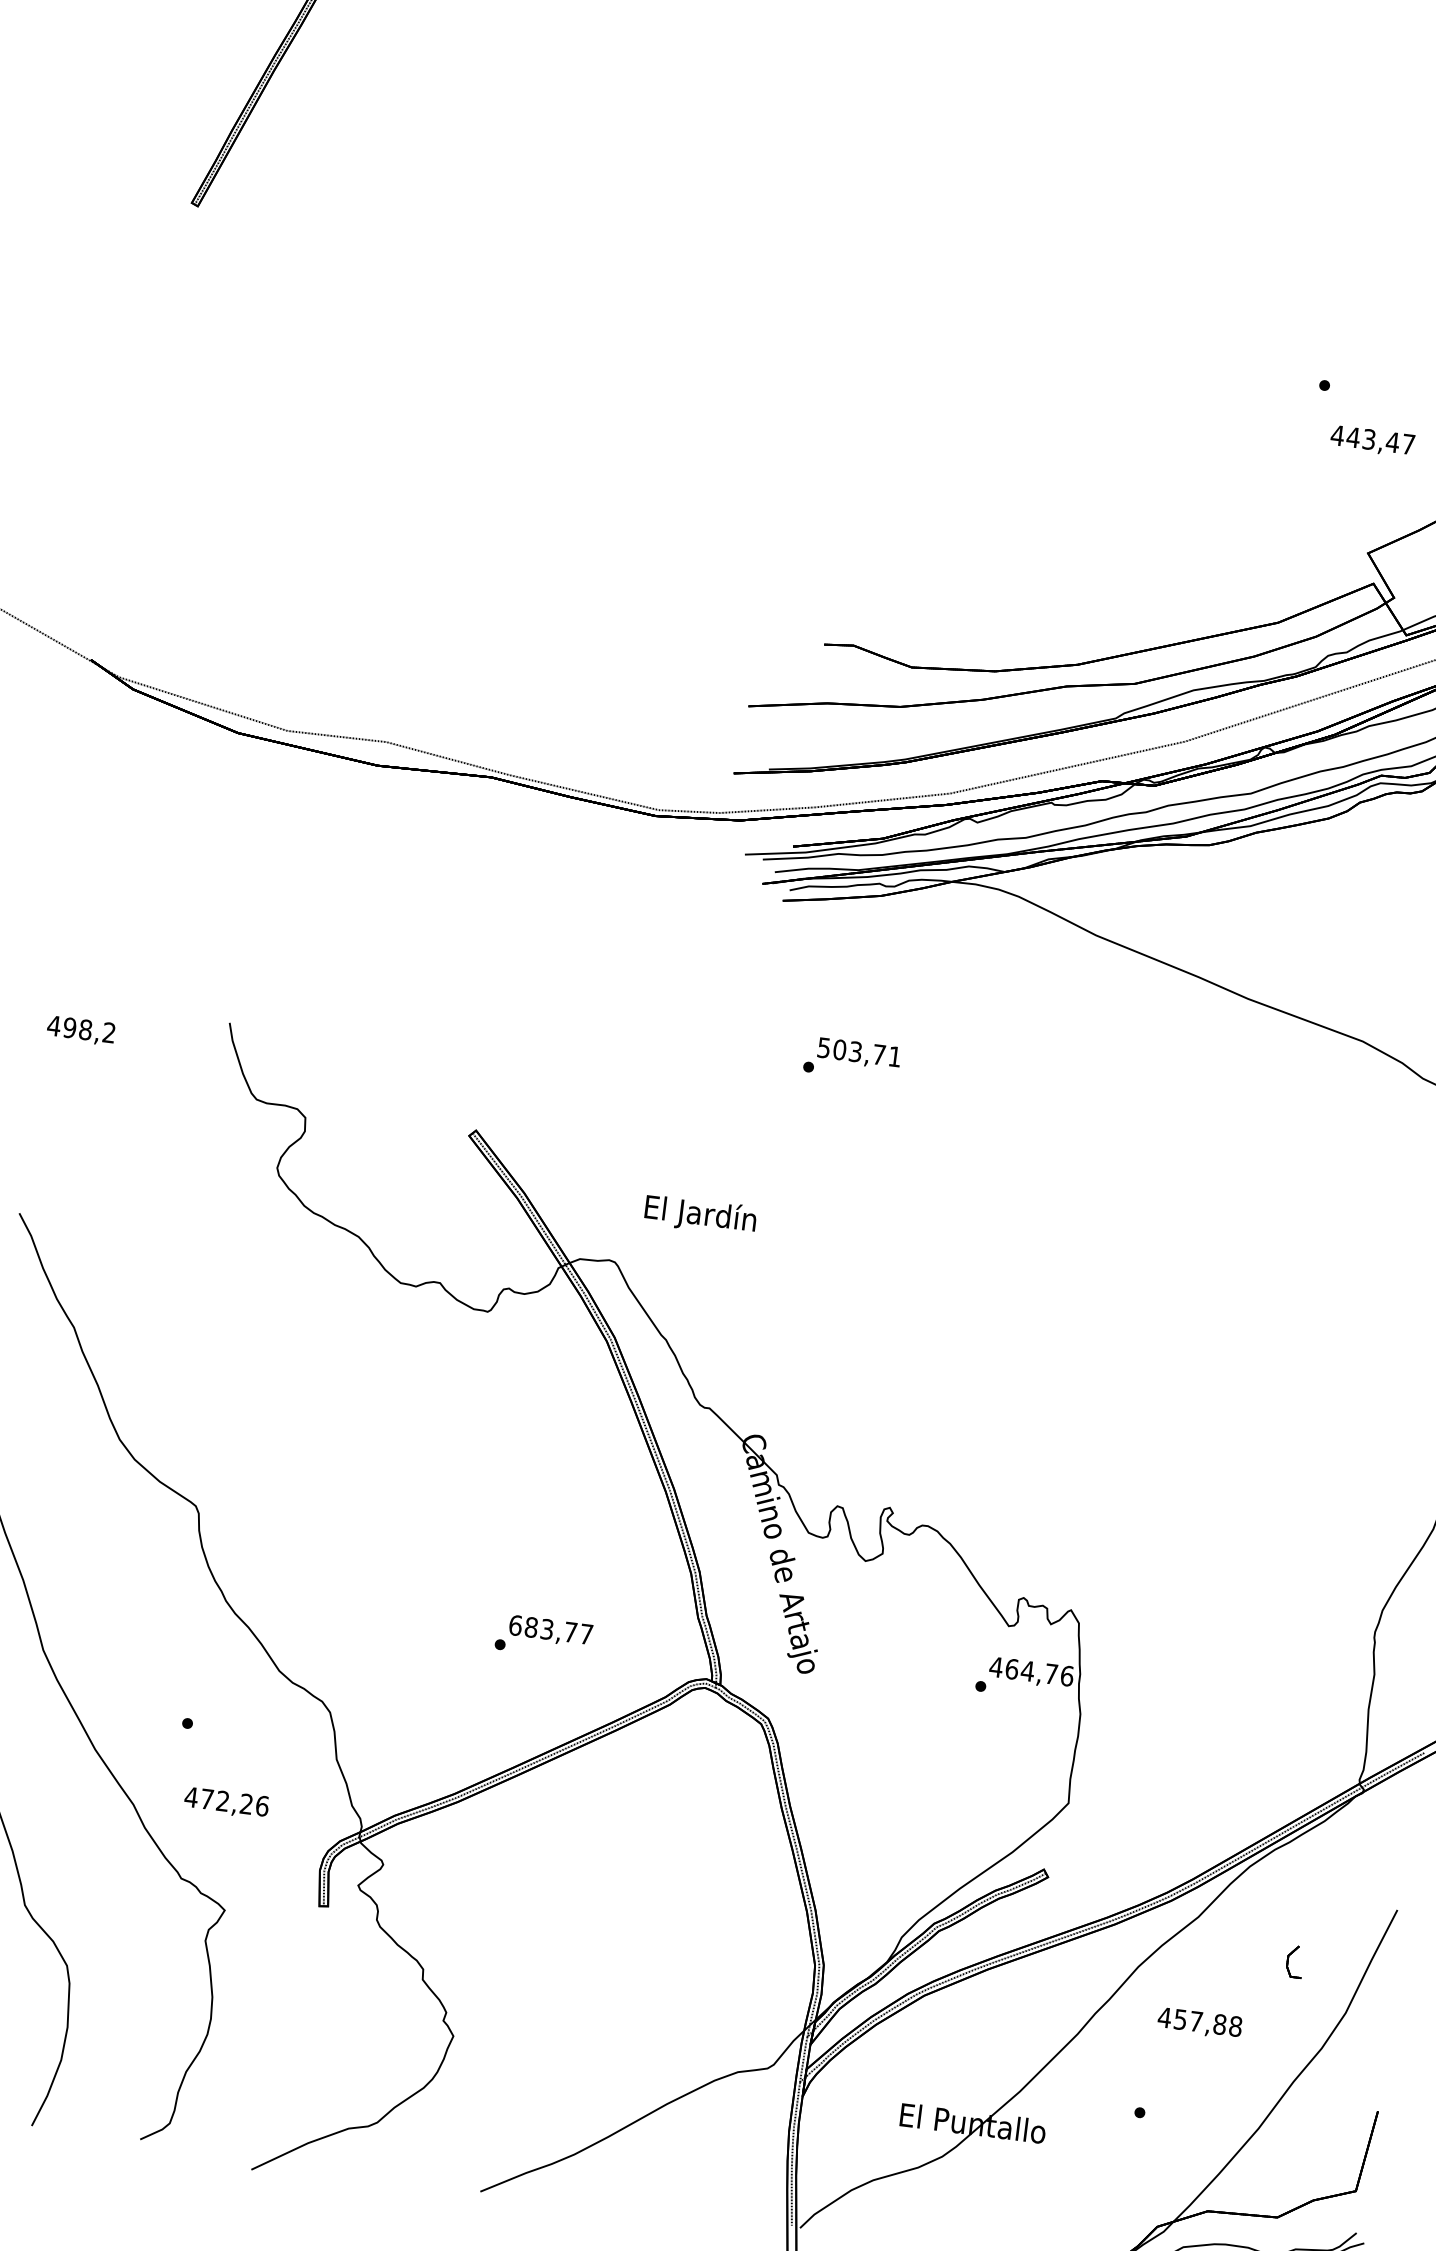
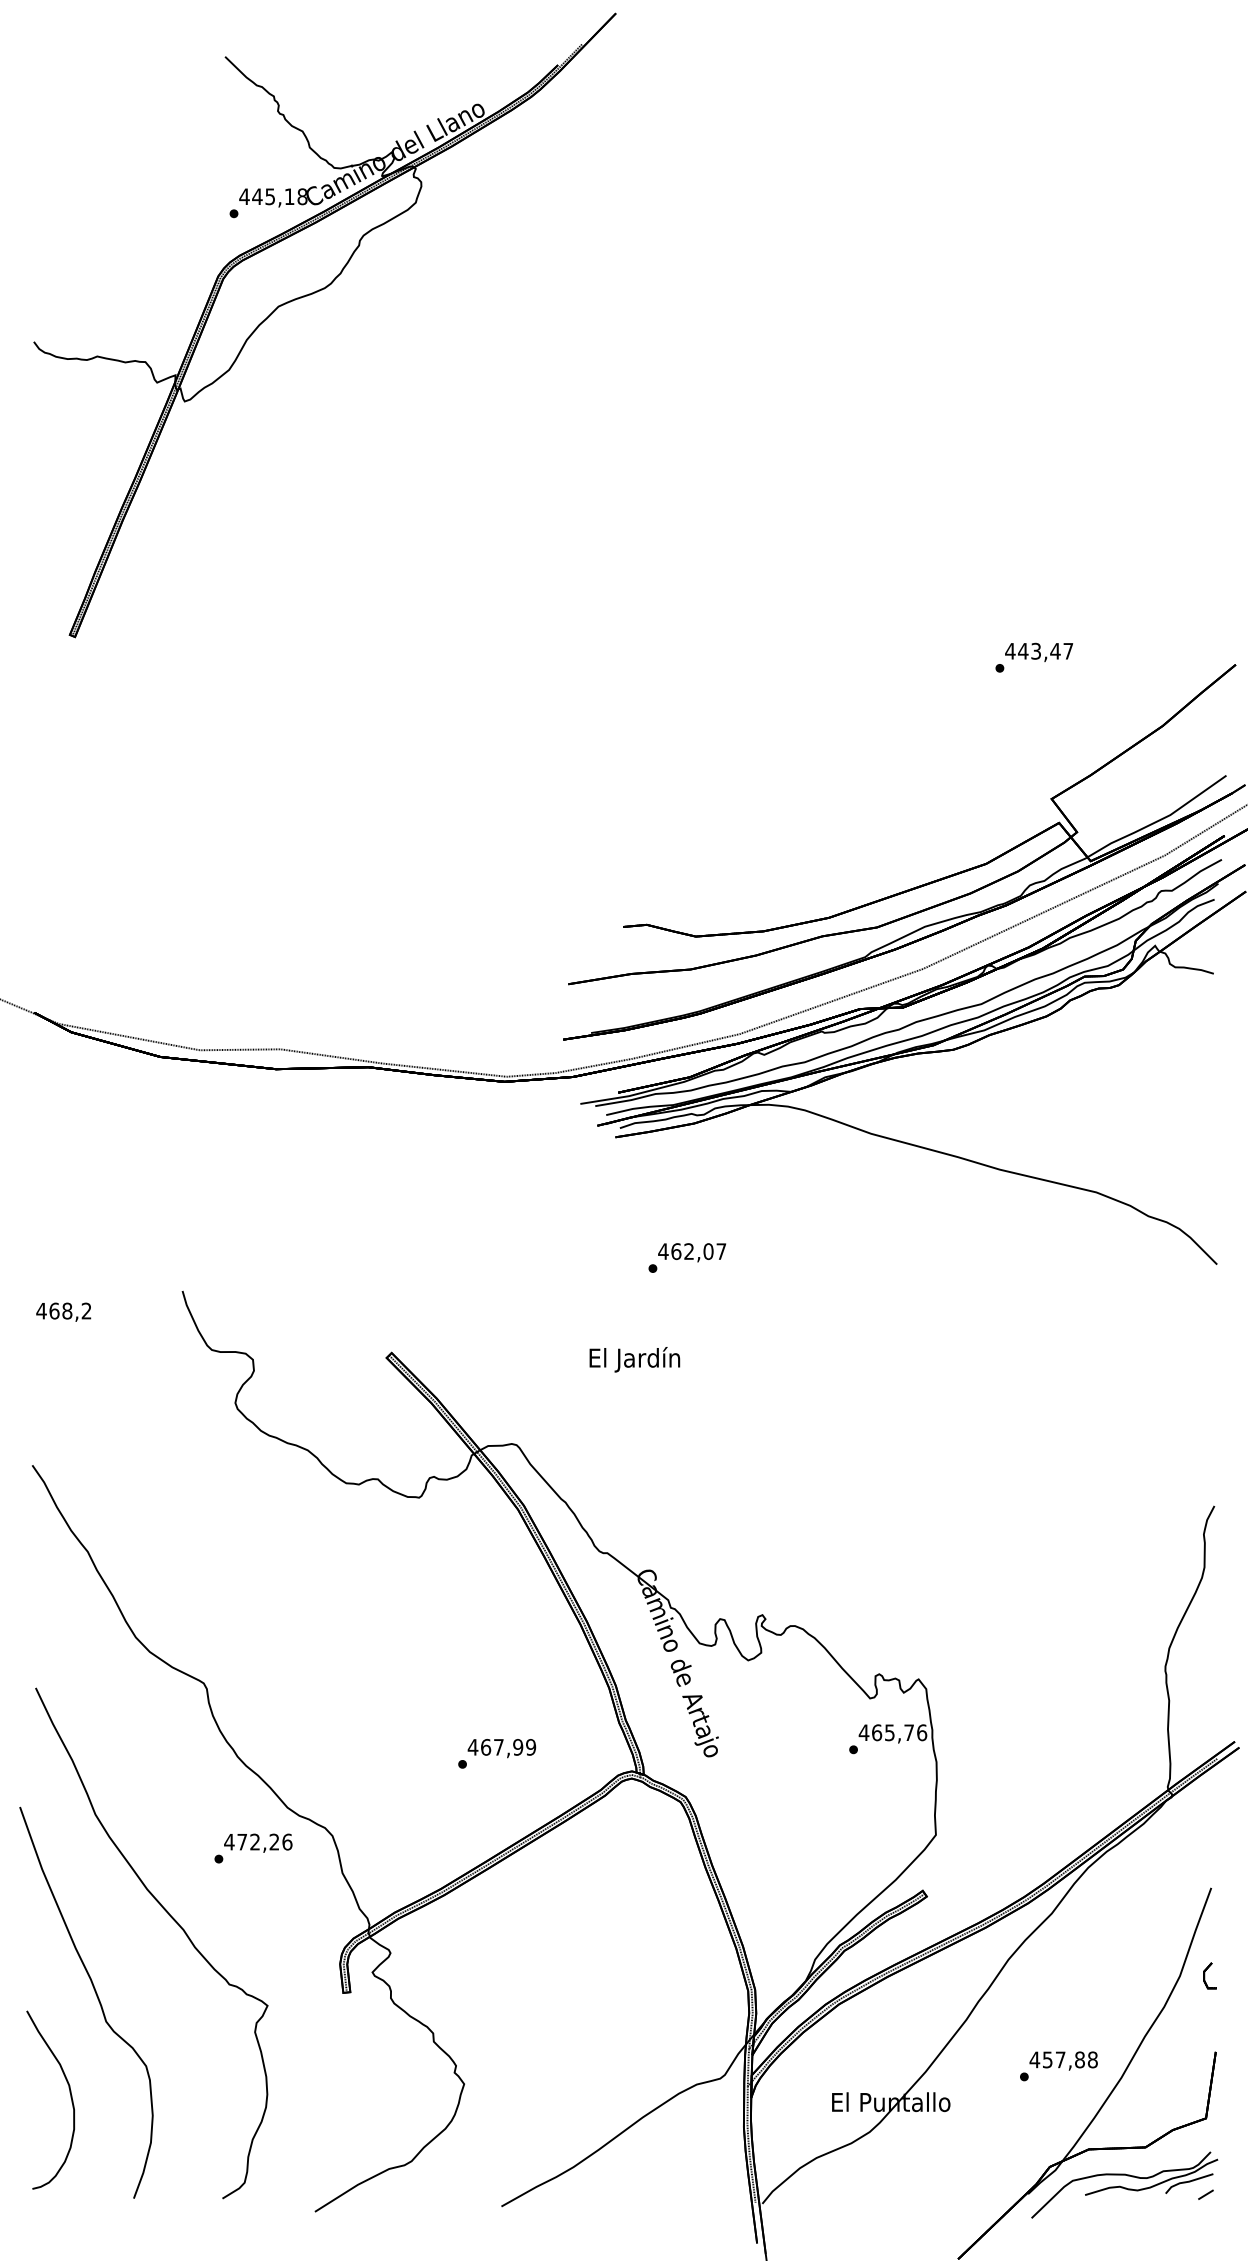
text: (1373, 440) -> (1039, 651), moved
text: (70, 1027) -> (54, 1310), 498,2 -> 468,2
text: (859, 1052) -> (692, 1251), 503,71 -> 462,07
text: (700, 1215) -> (634, 1359), moved
text: (550, 1628) -> (501, 1746), 683,77 -> 467,99
text: (1027, 1670) -> (889, 1732), 464,76 -> 465,76
text: (226, 1802) -> (258, 1842), moved
part: (1294, 1961) -> (1209, 1975), moved
text: (1199, 2022) -> (1063, 2060), moved

